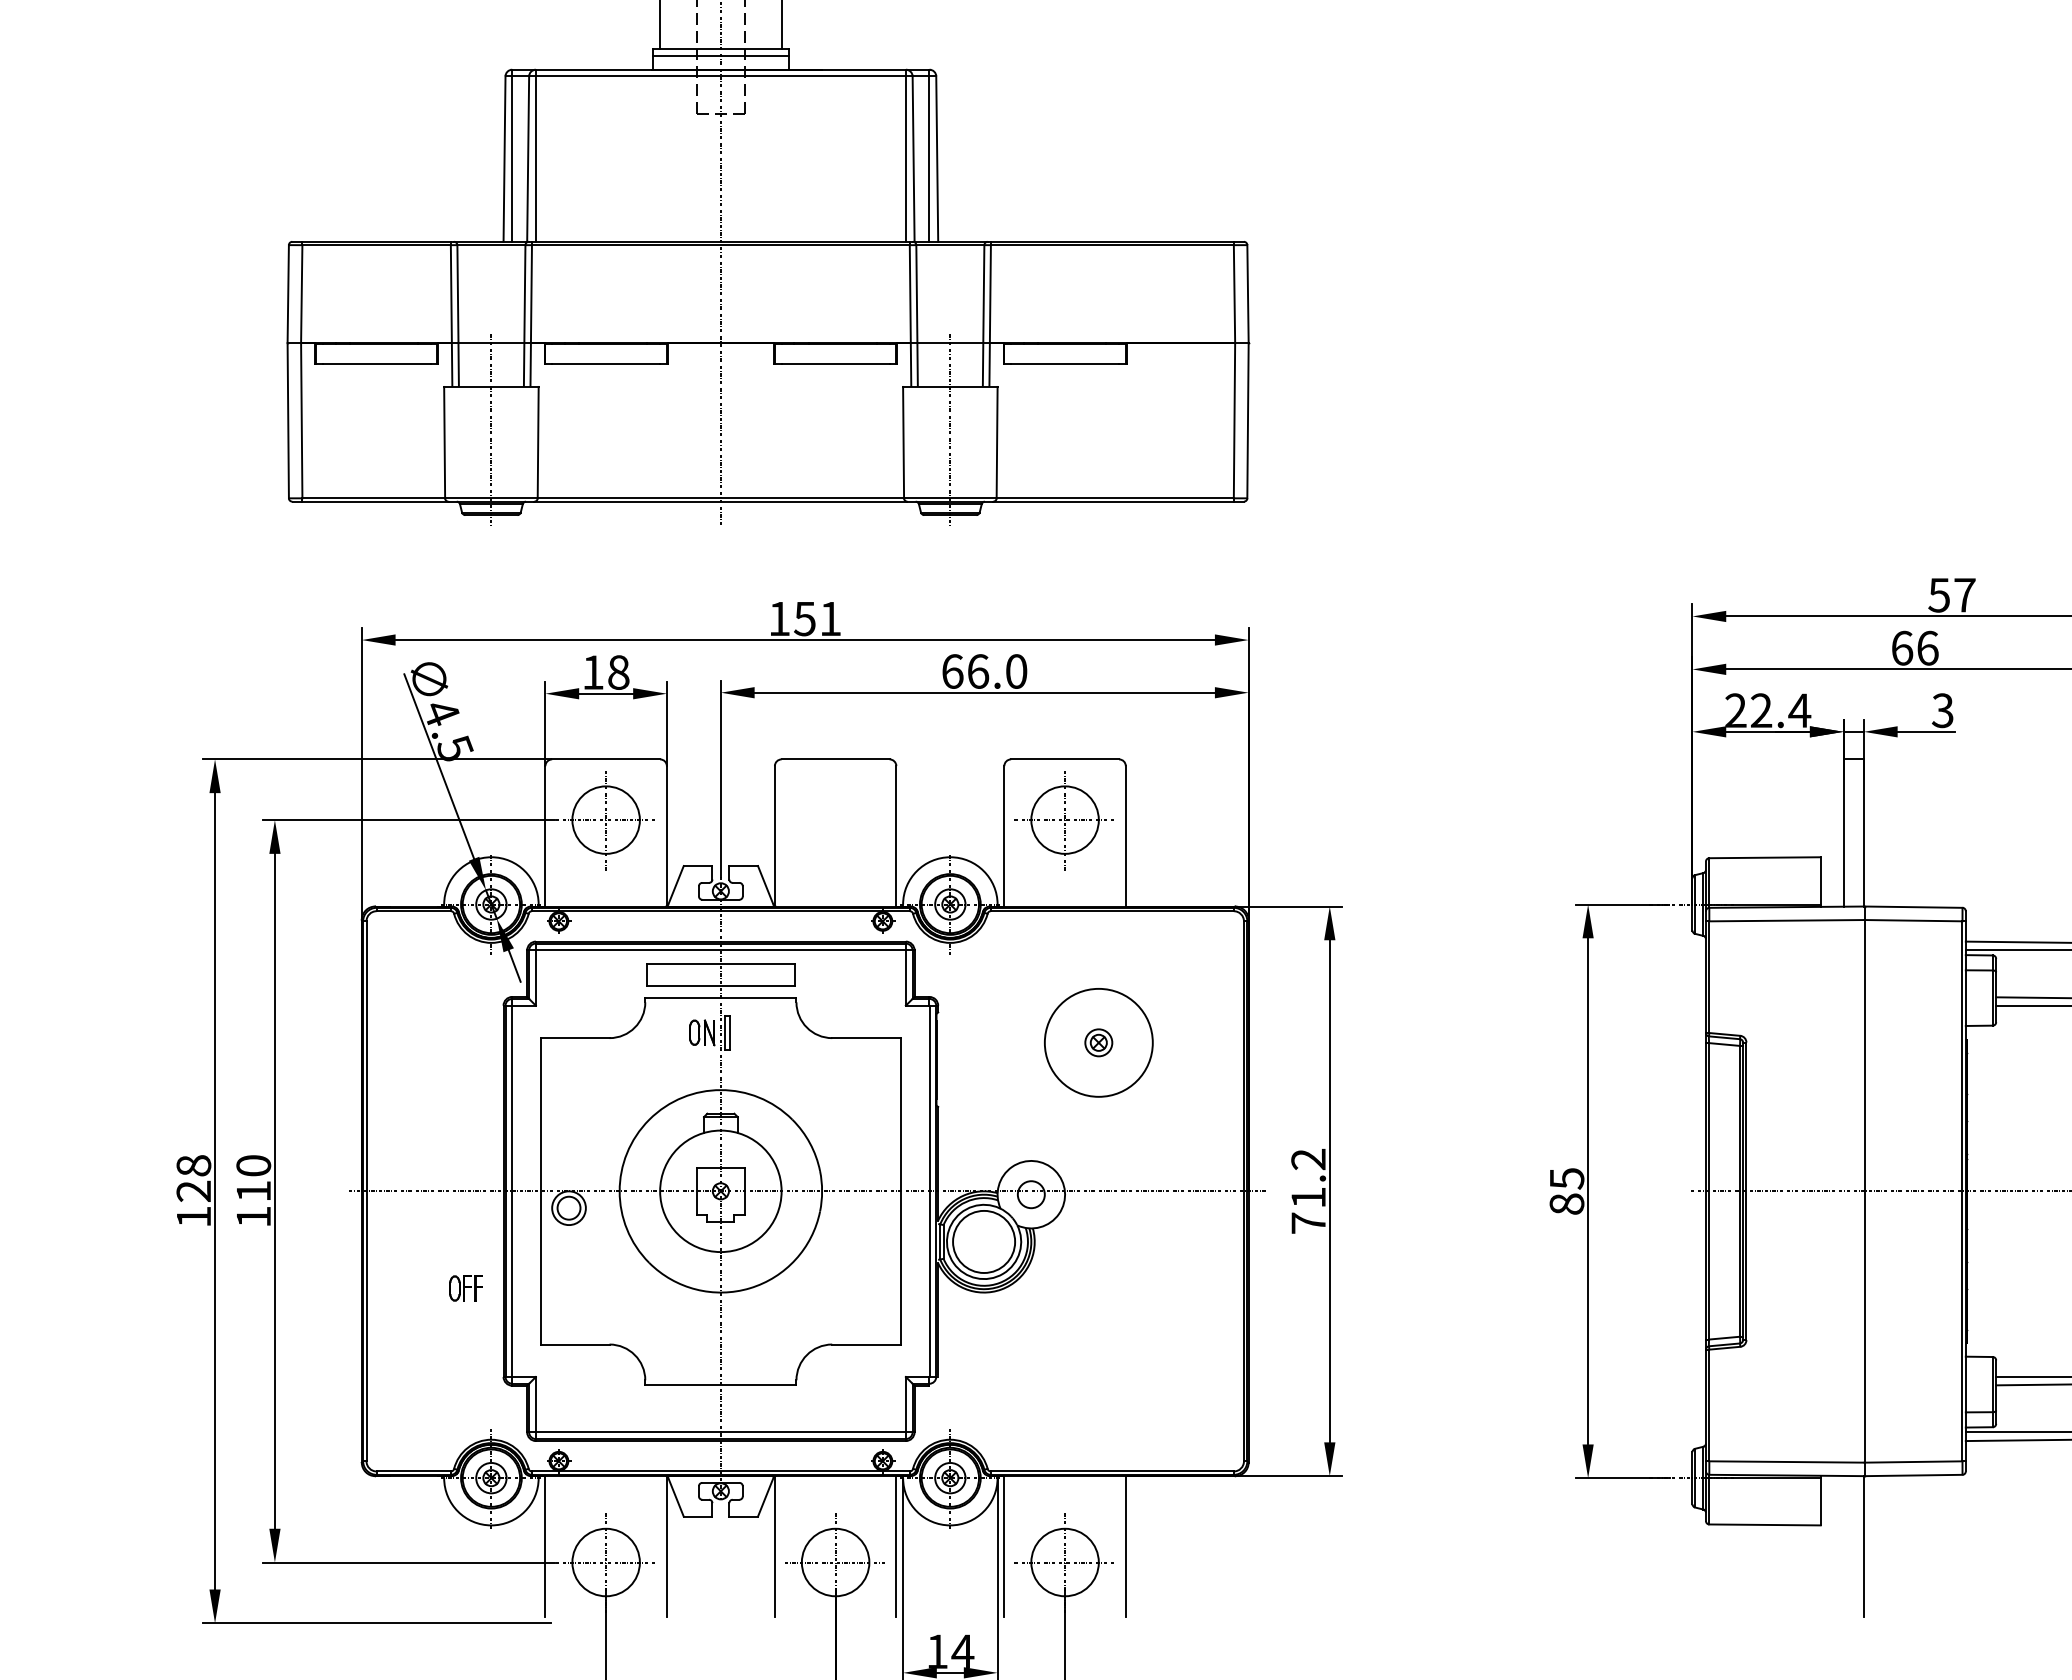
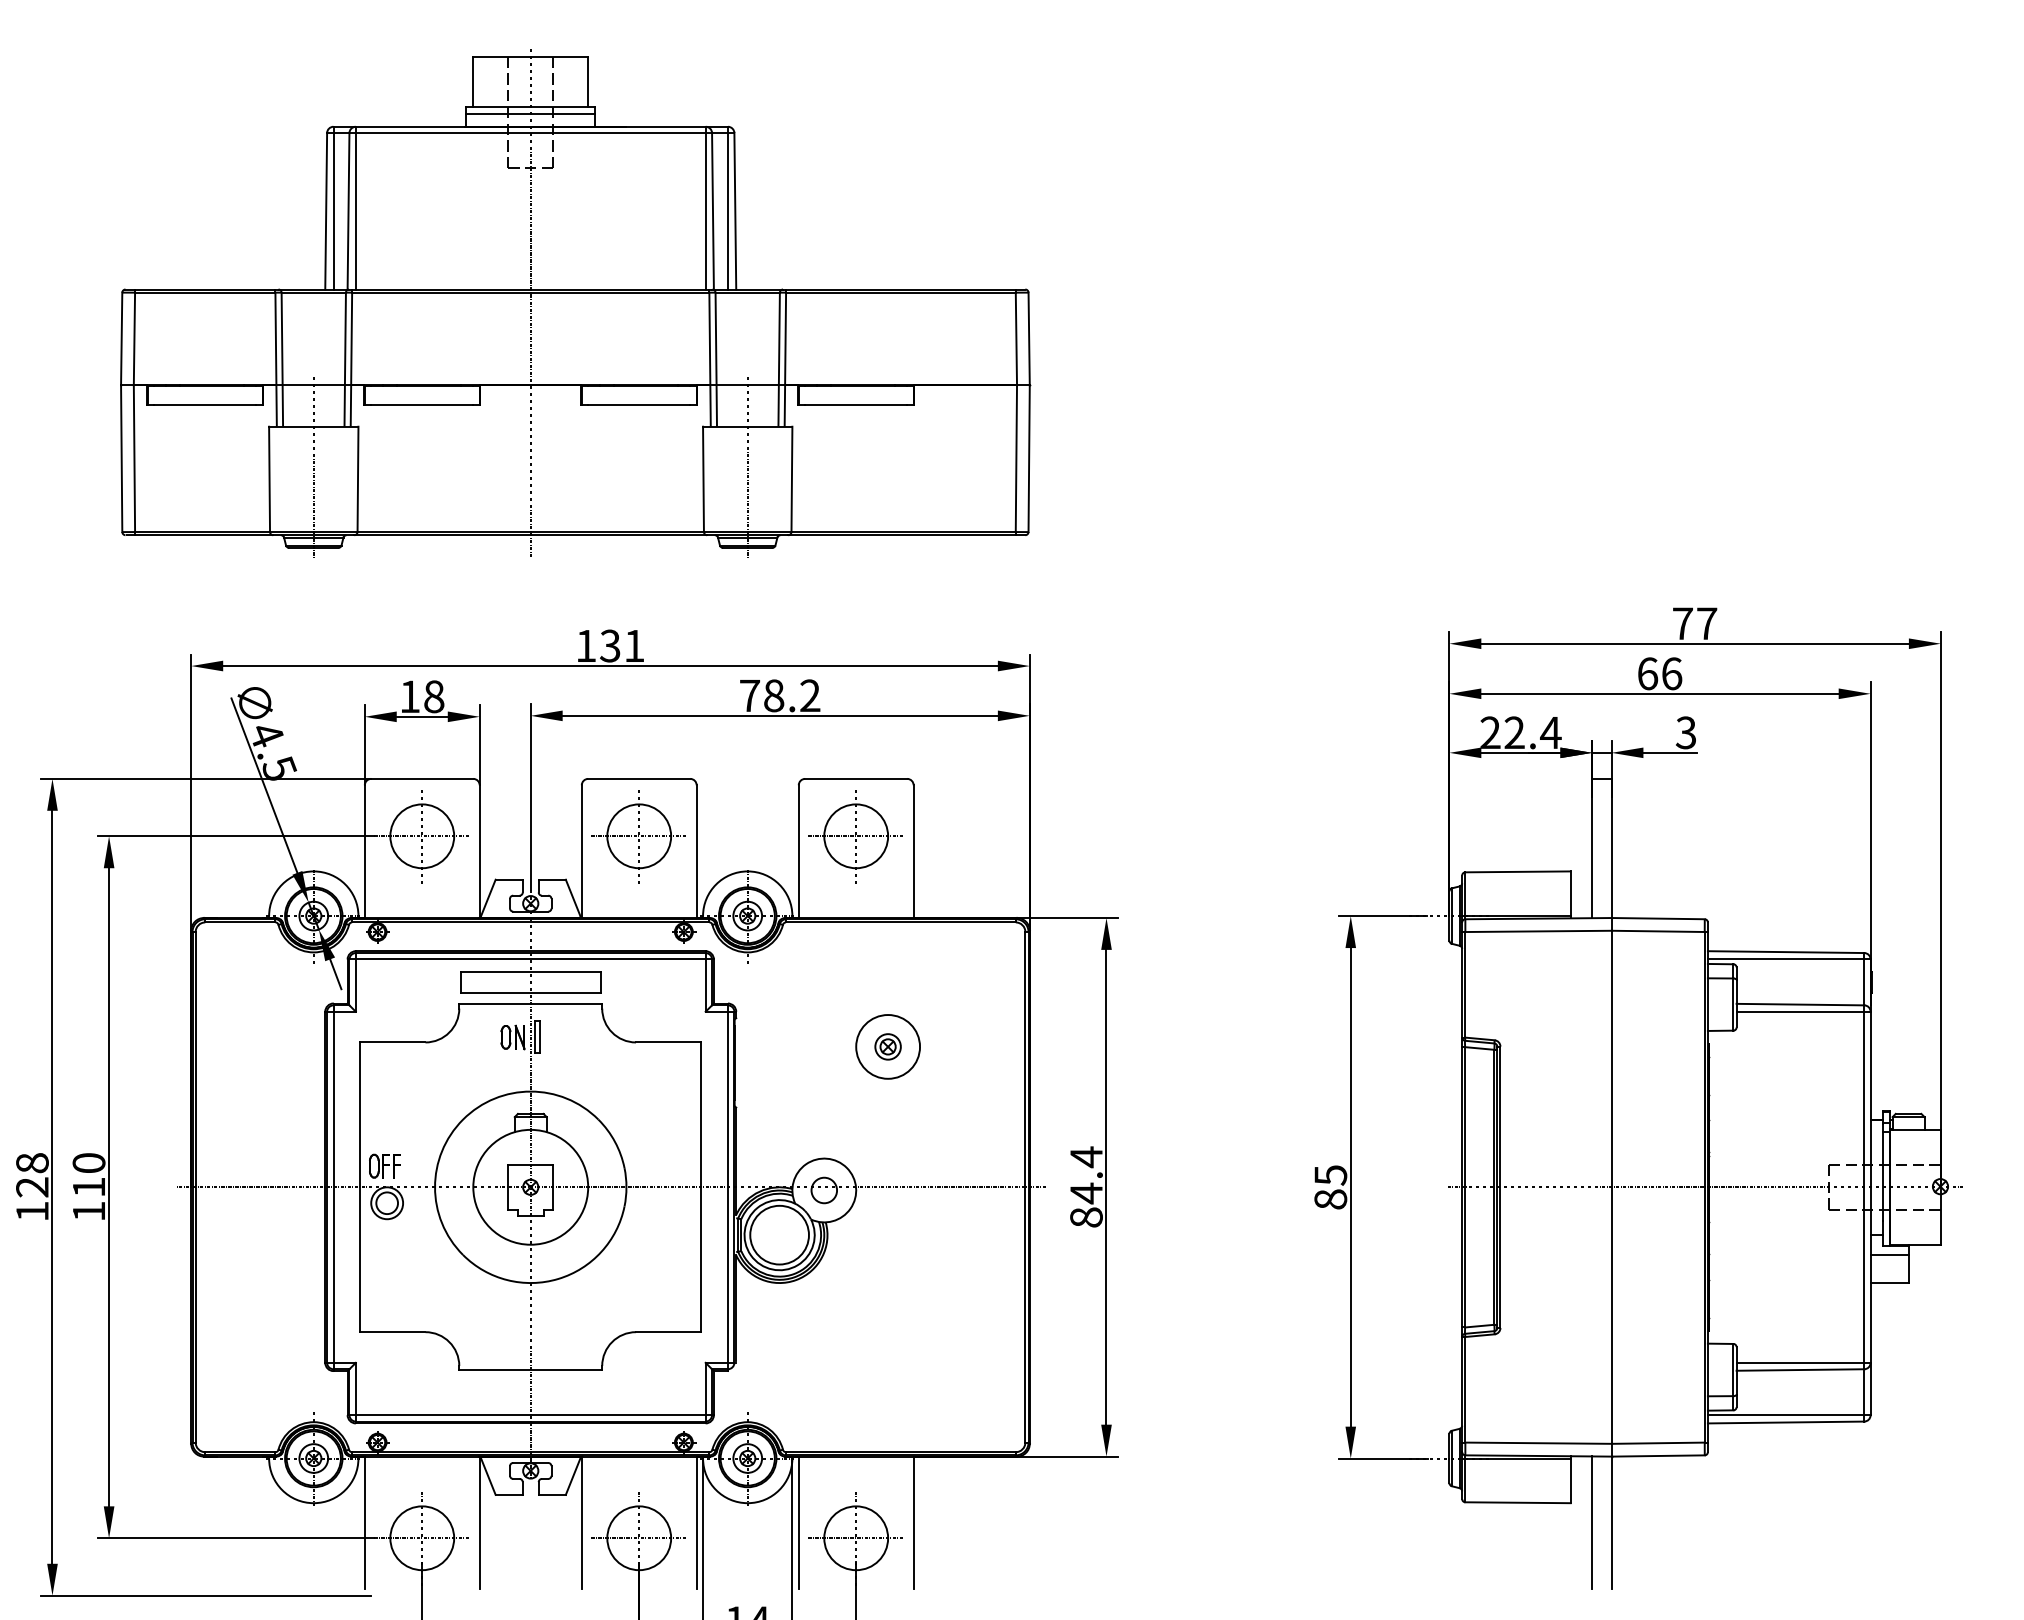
text: (1938, 595) -> (1682, 623), 57 -> 77
text: (805, 618) -> (610, 645), 151 -> 131
text: (985, 671) -> (780, 695), 66.0 -> 78.2
part: (834, 820) -> (638, 836), added
circle: (1099, 1042) -> (888, 1046), size x0.62
text: (1308, 1190) -> (1086, 1186), 71.2 -> 84.4
part: (465, 1287) -> (384, 1165), moved
line: (1843, 1545) -> (1592, 1522), added

